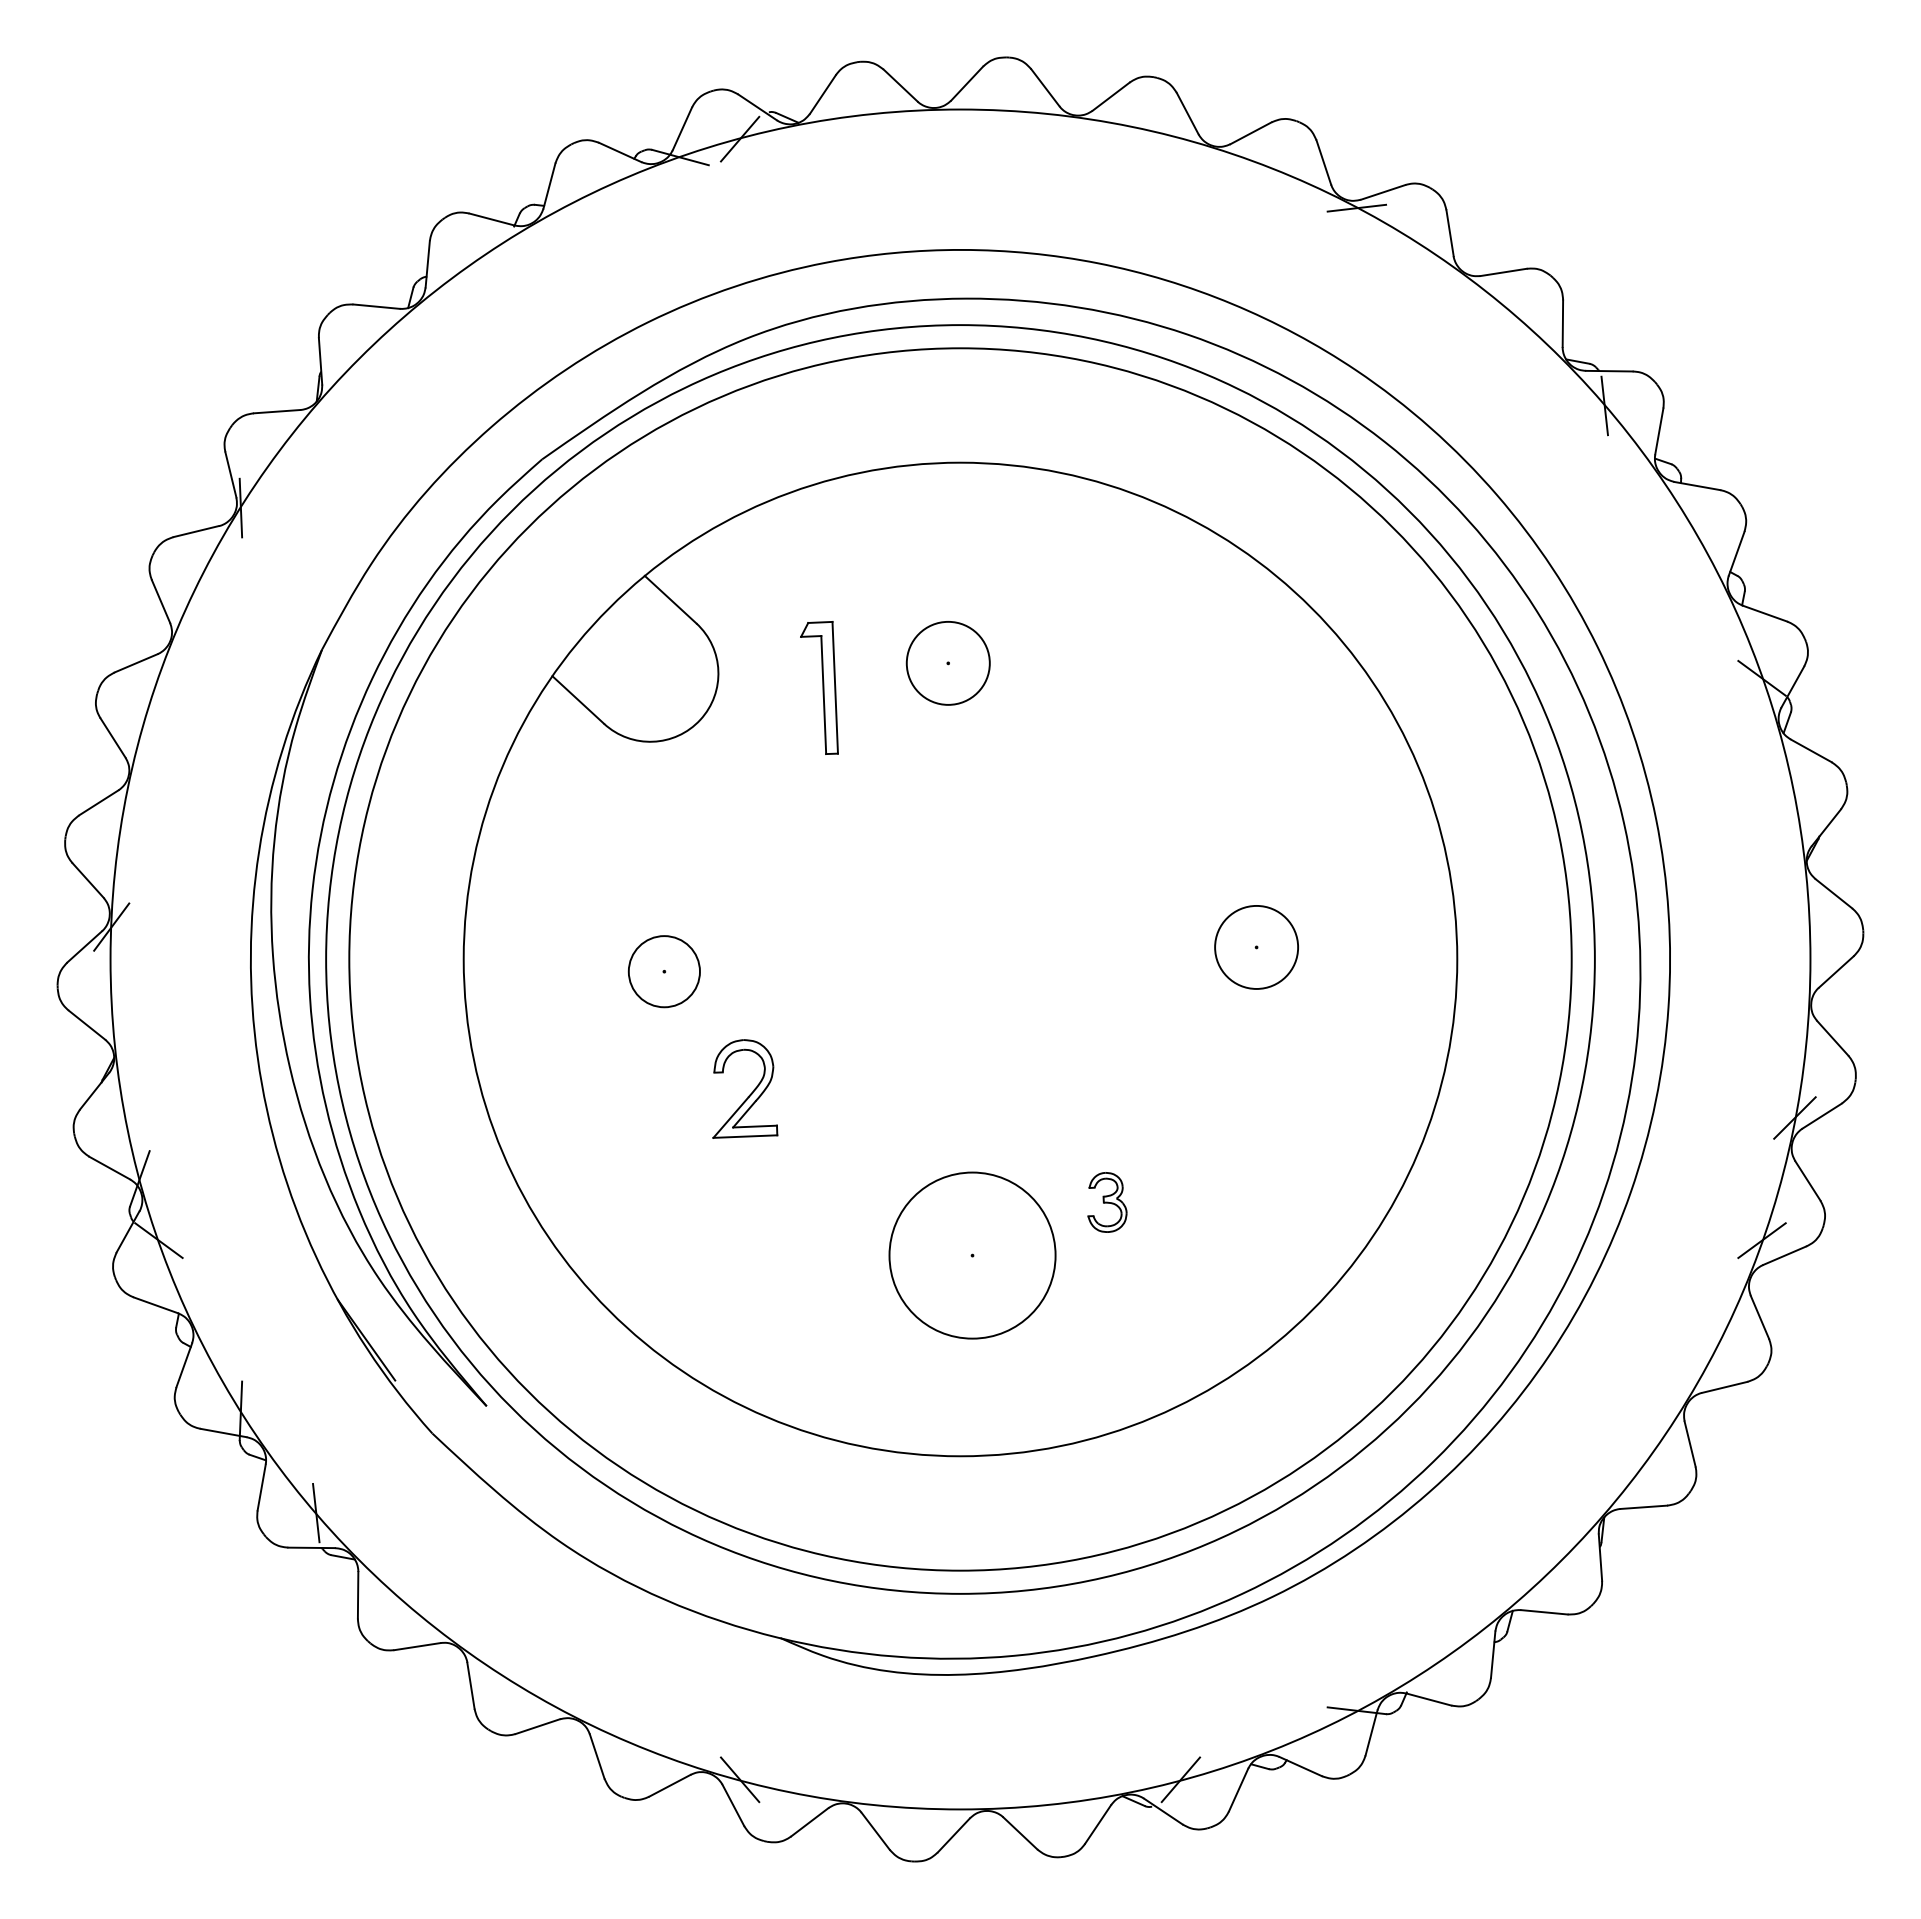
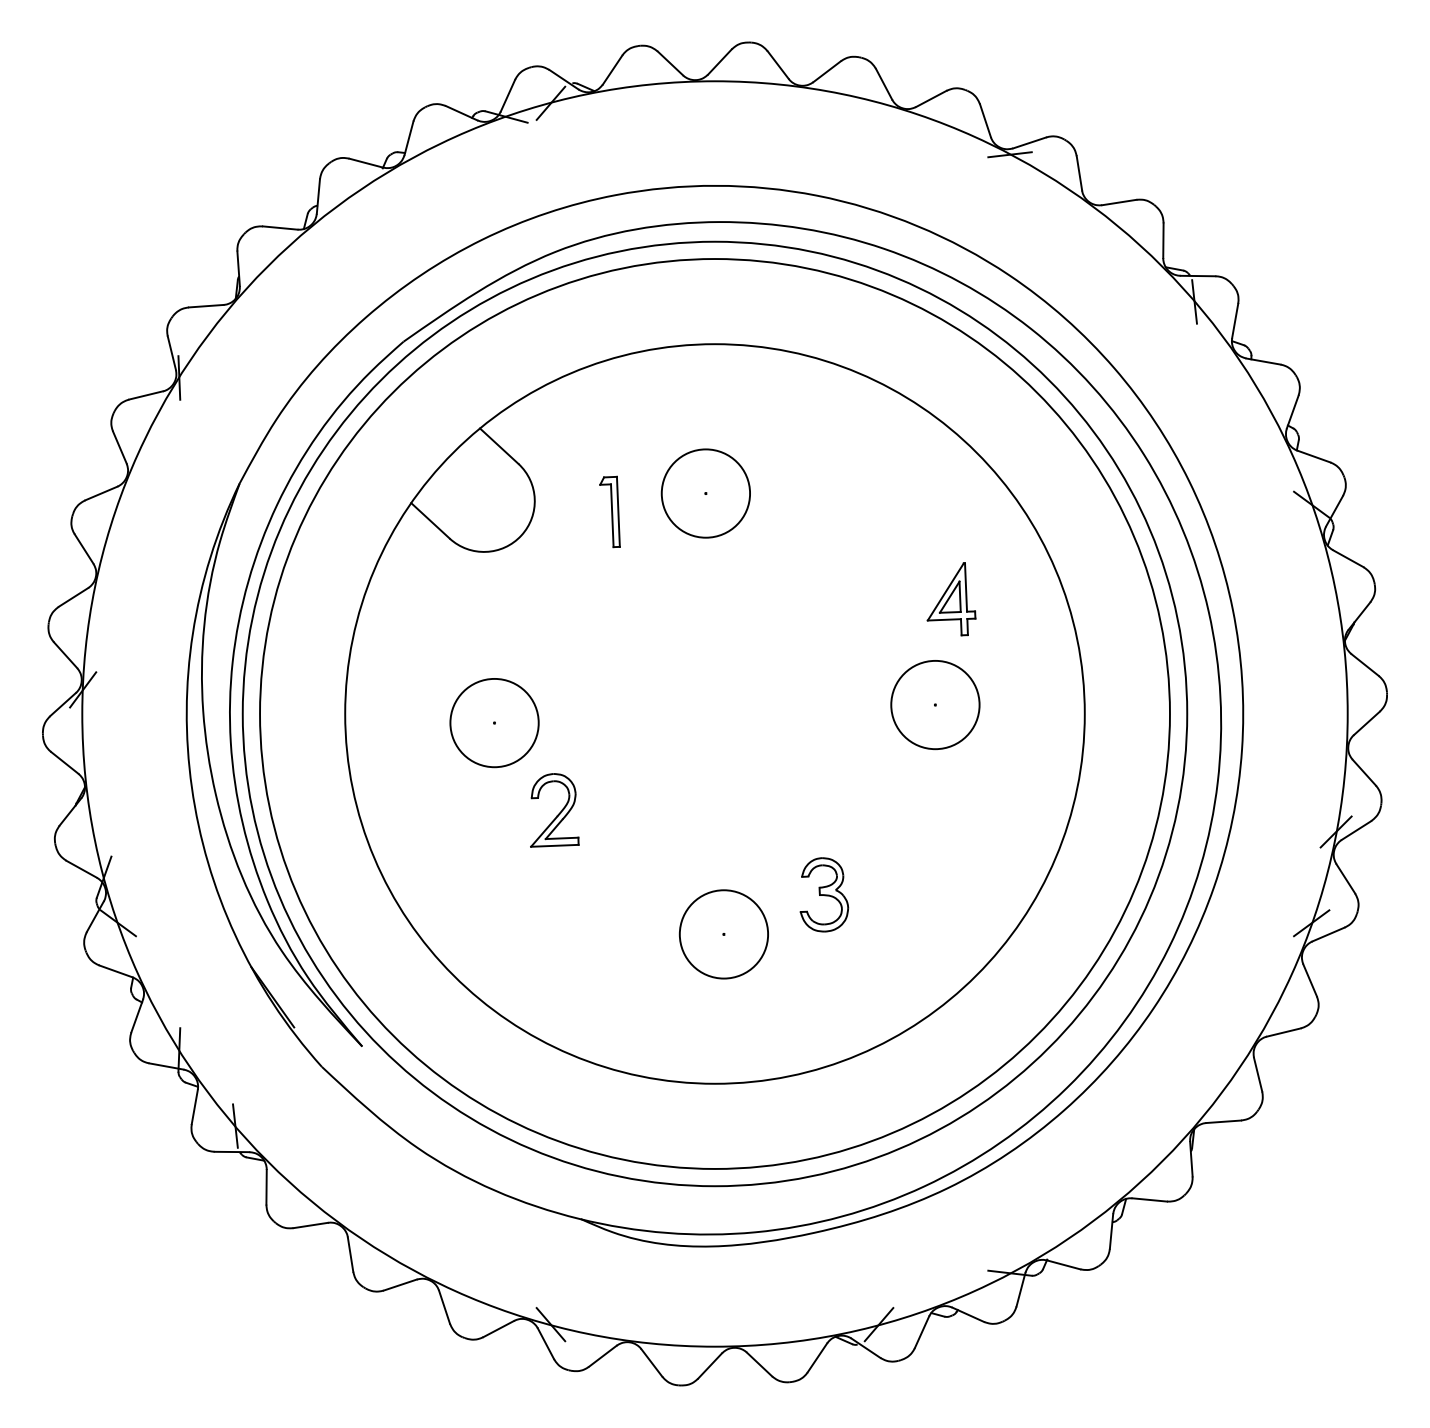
circle: (948, 663) -> (706, 493), size x1.43
part: (819, 688) -> (610, 512), size x0.71
part: (1278, 805) -> (951, 599), added
circle: (1256, 947) -> (935, 705), size x1.43
circle: (664, 971) -> (494, 722), size x1.67
part: (1107, 1202) -> (824, 894), size x1.67
circle: (972, 1255) -> (723, 934), size x0.71

